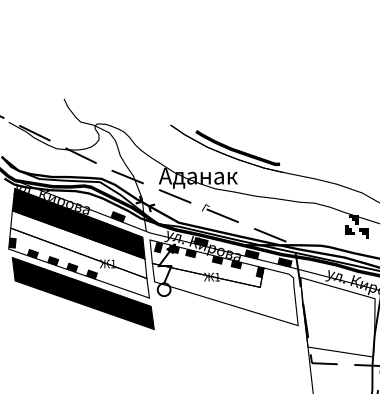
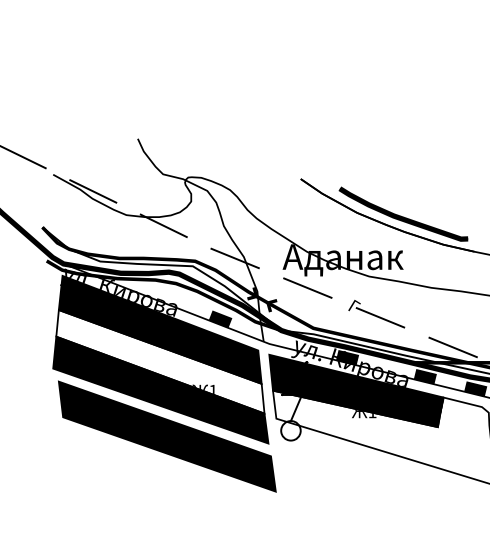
fill: (78, 263) -> (159, 390), added
fill: (206, 263) -> (355, 390), added

